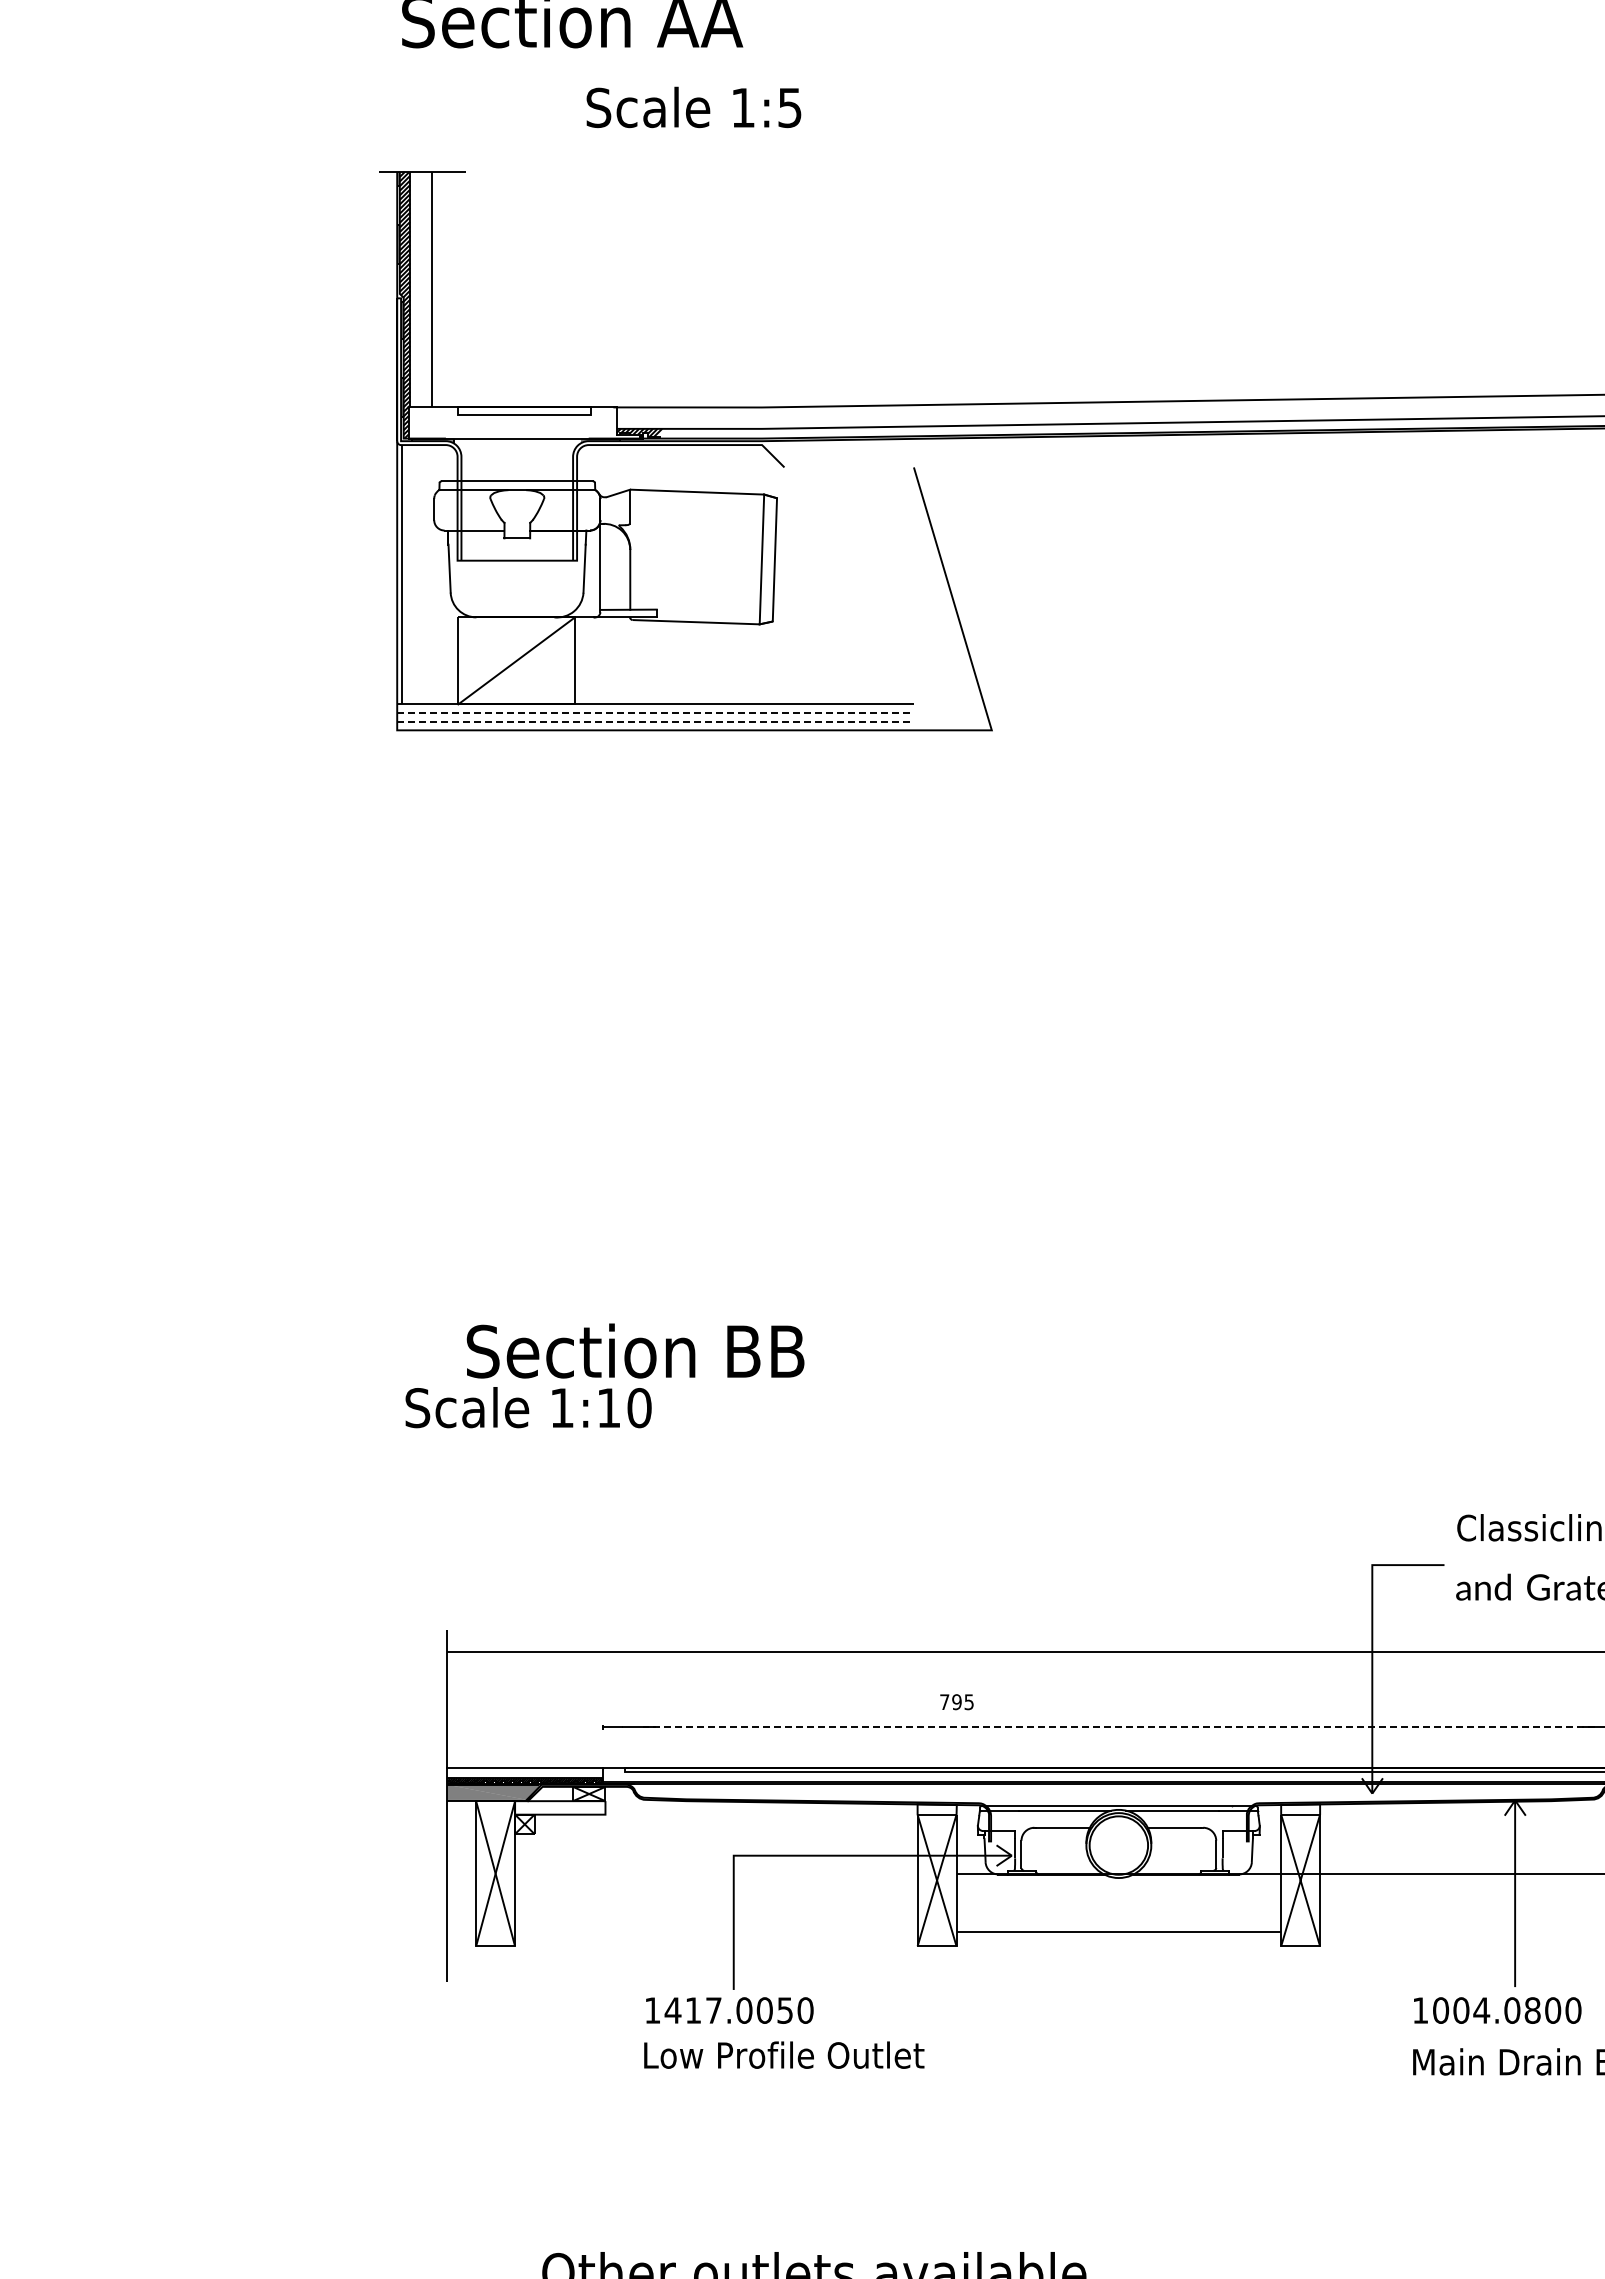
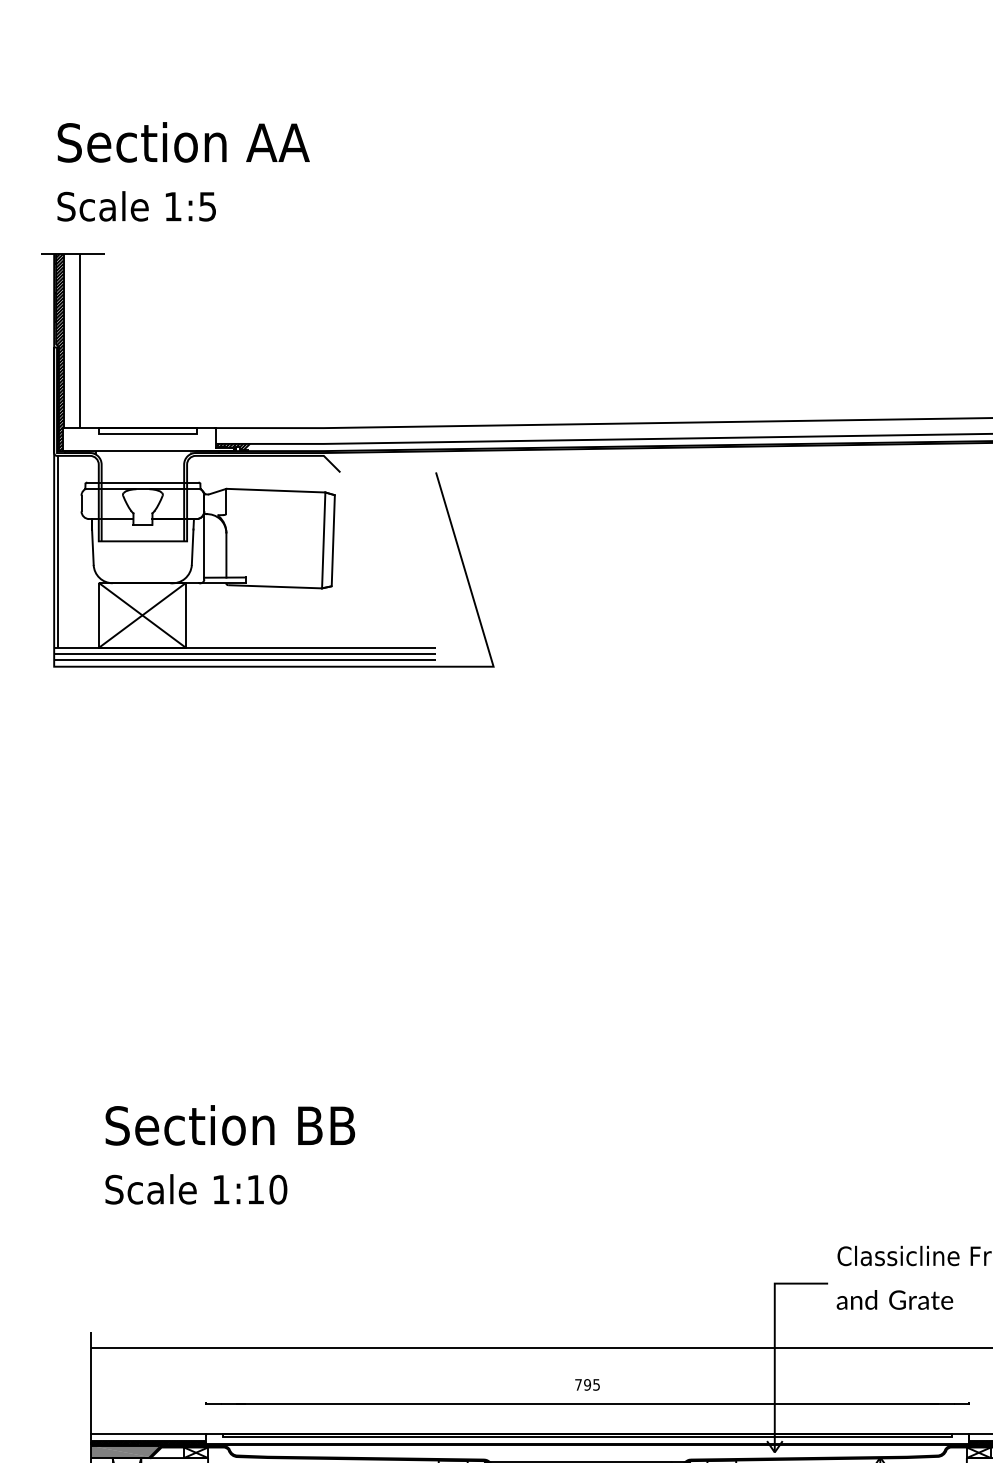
text: (693, 107) -> (136, 206), moved
line: (516, 660) -> (142, 615), added
line: (656, 713) -> (245, 654), dashed -> solid
line: (656, 721) -> (245, 660), dashed -> solid
text: (528, 1407) -> (196, 1189), moved
text: (956, 1702) -> (587, 1385), moved
line: (1118, 1727) -> (587, 1403), dashed -> solid

